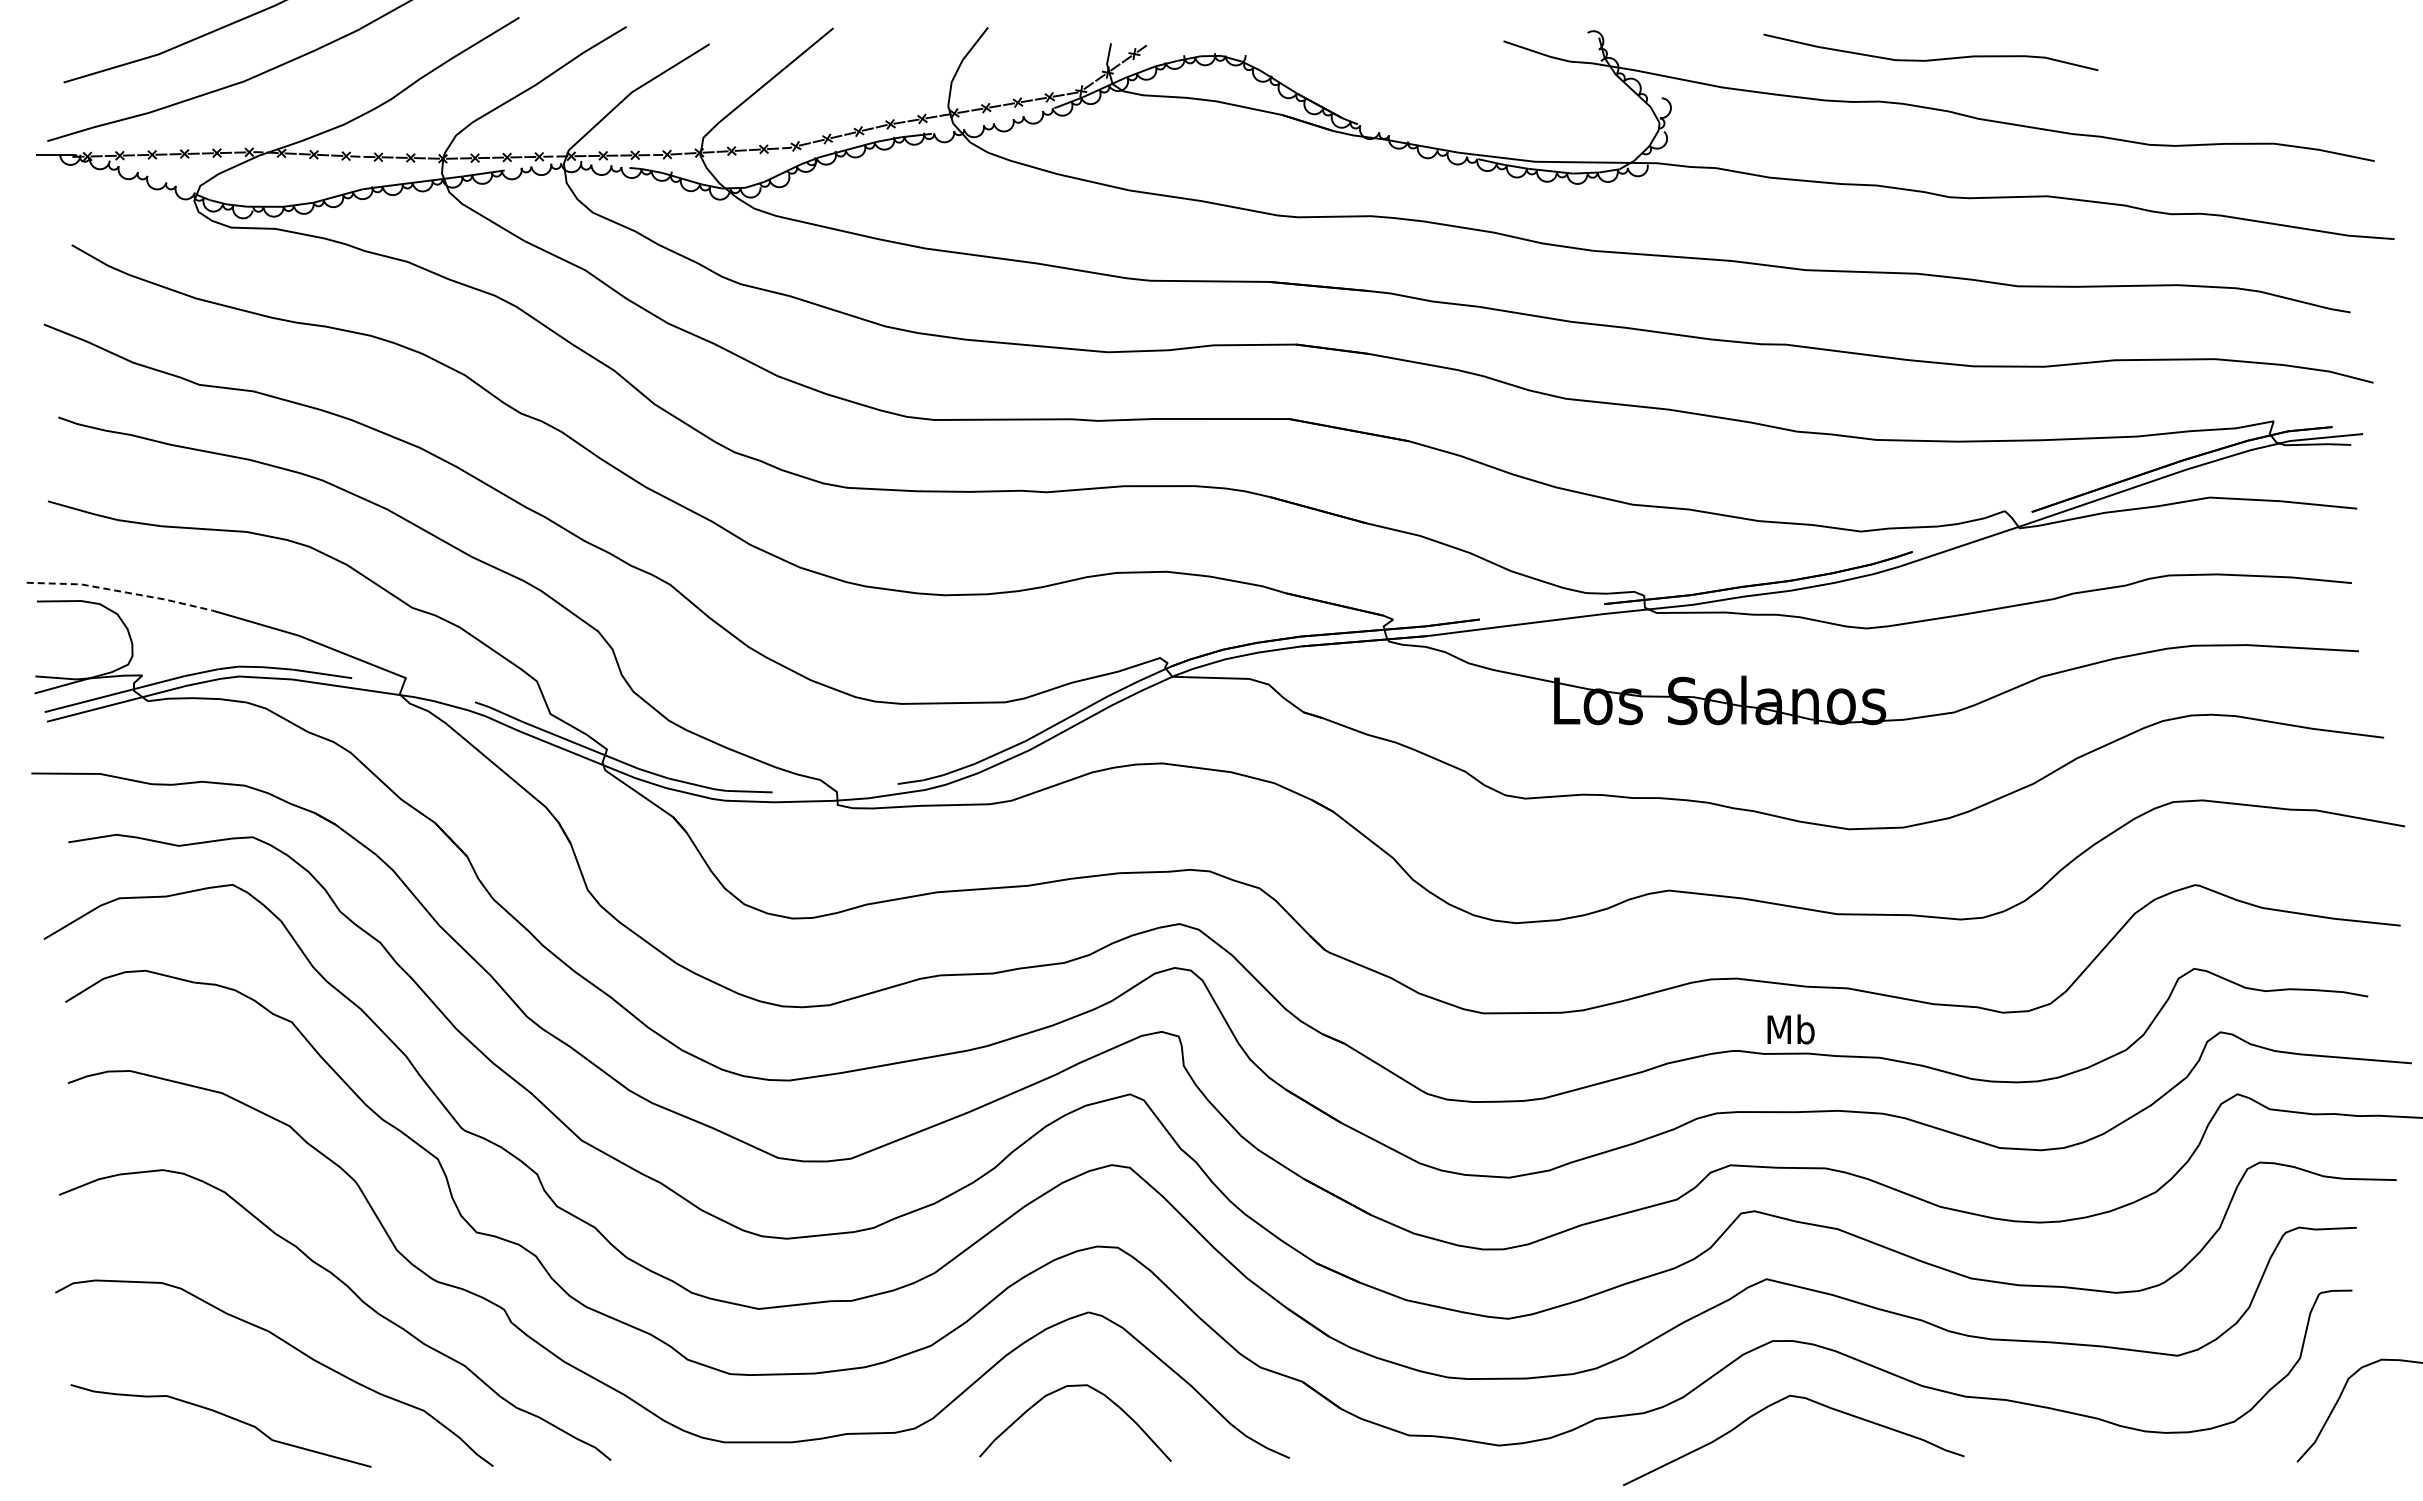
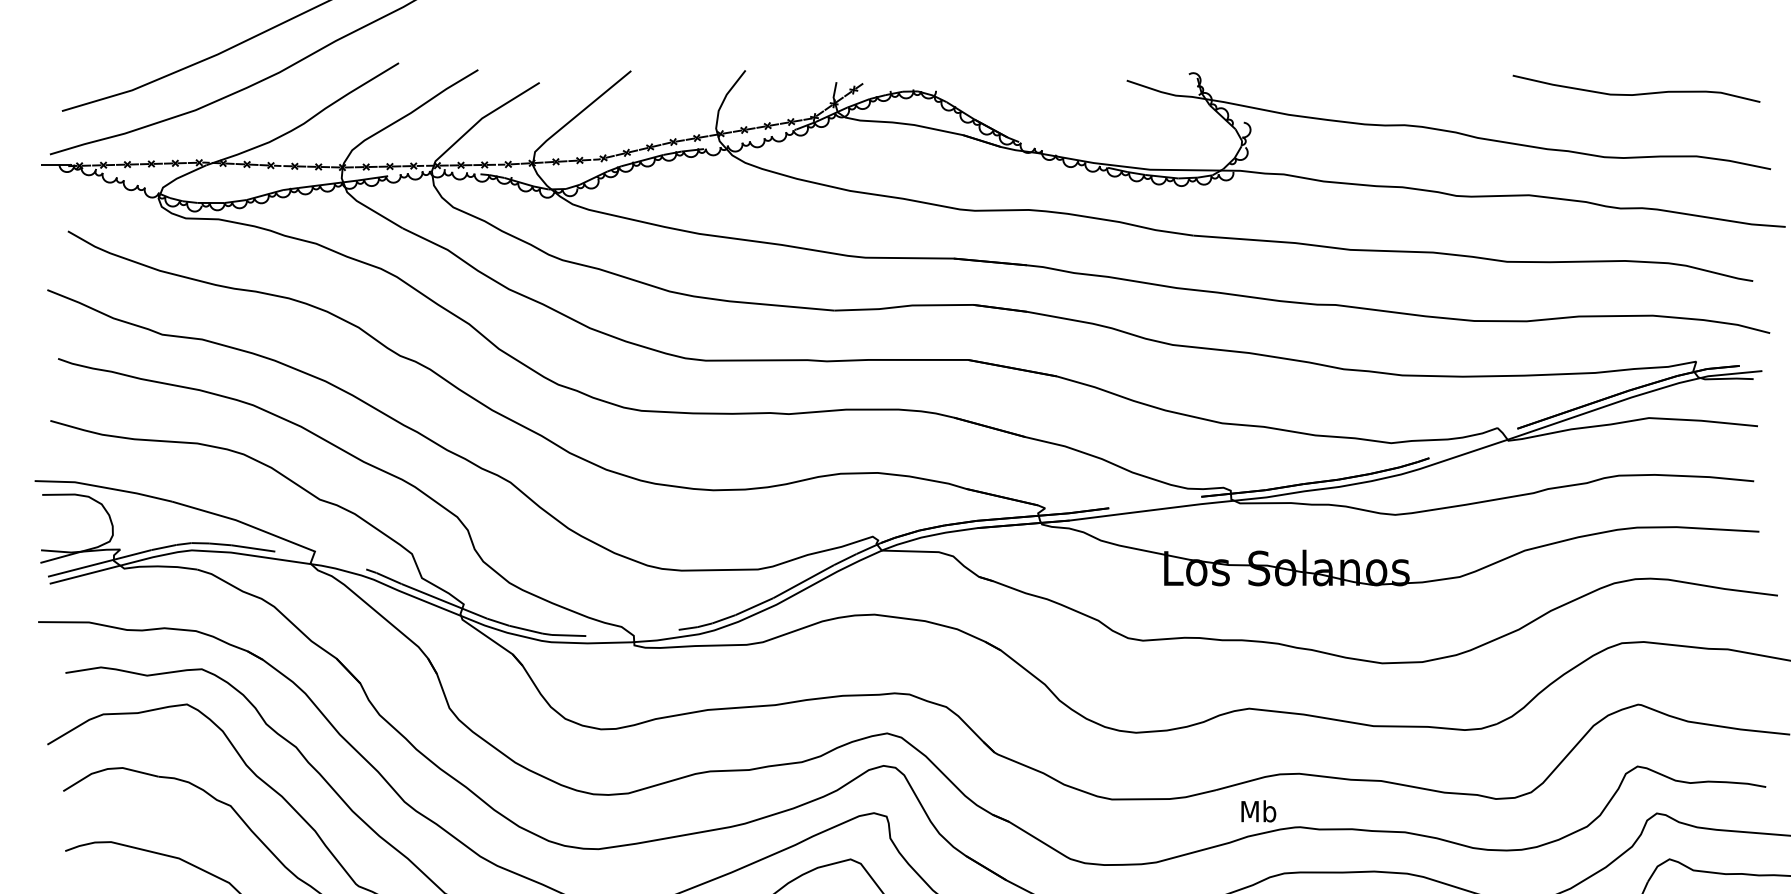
curve: (1930, 59) -> (1636, 94), moved
line: (120, 591) -> (104, 487), dashed -> solid
text: (1790, 1029) -> (1258, 811), moved

